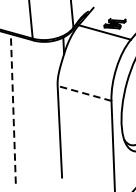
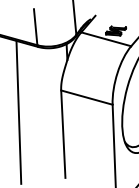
line: (84, 93) -> (86, 97), dashed -> solid
line: (12, 109) -> (18, 112), dashed -> solid

